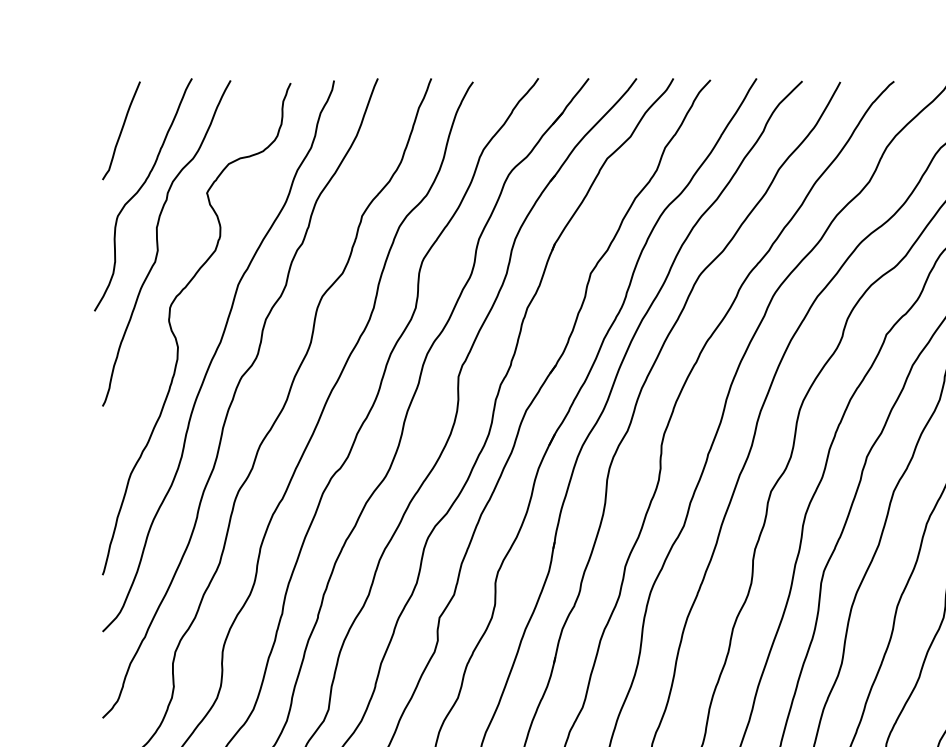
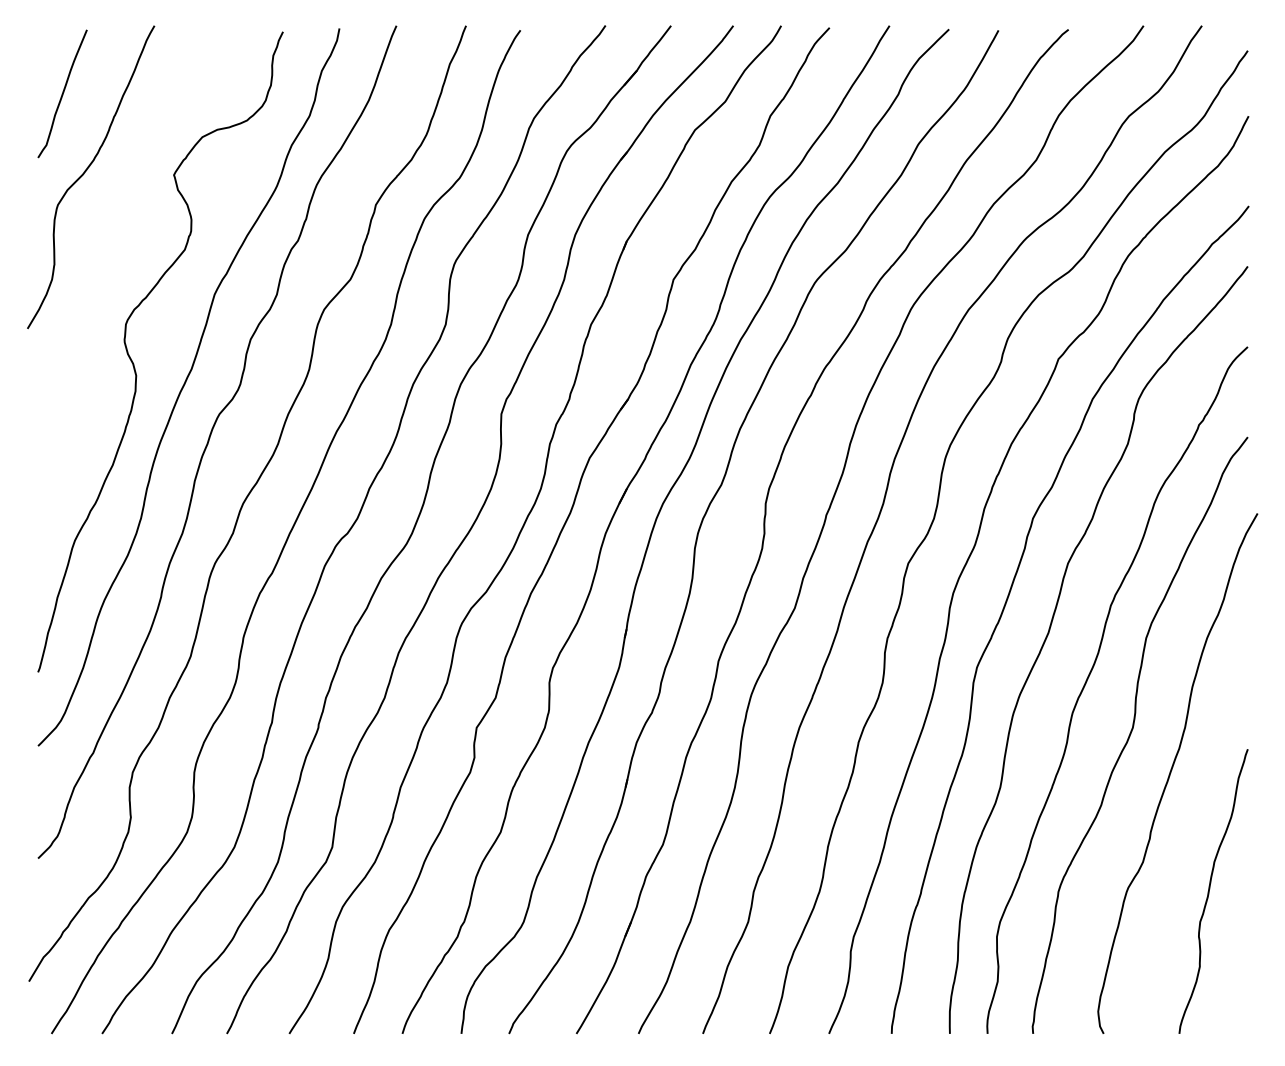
curve: (158, 243) -> (110, 240), removed

